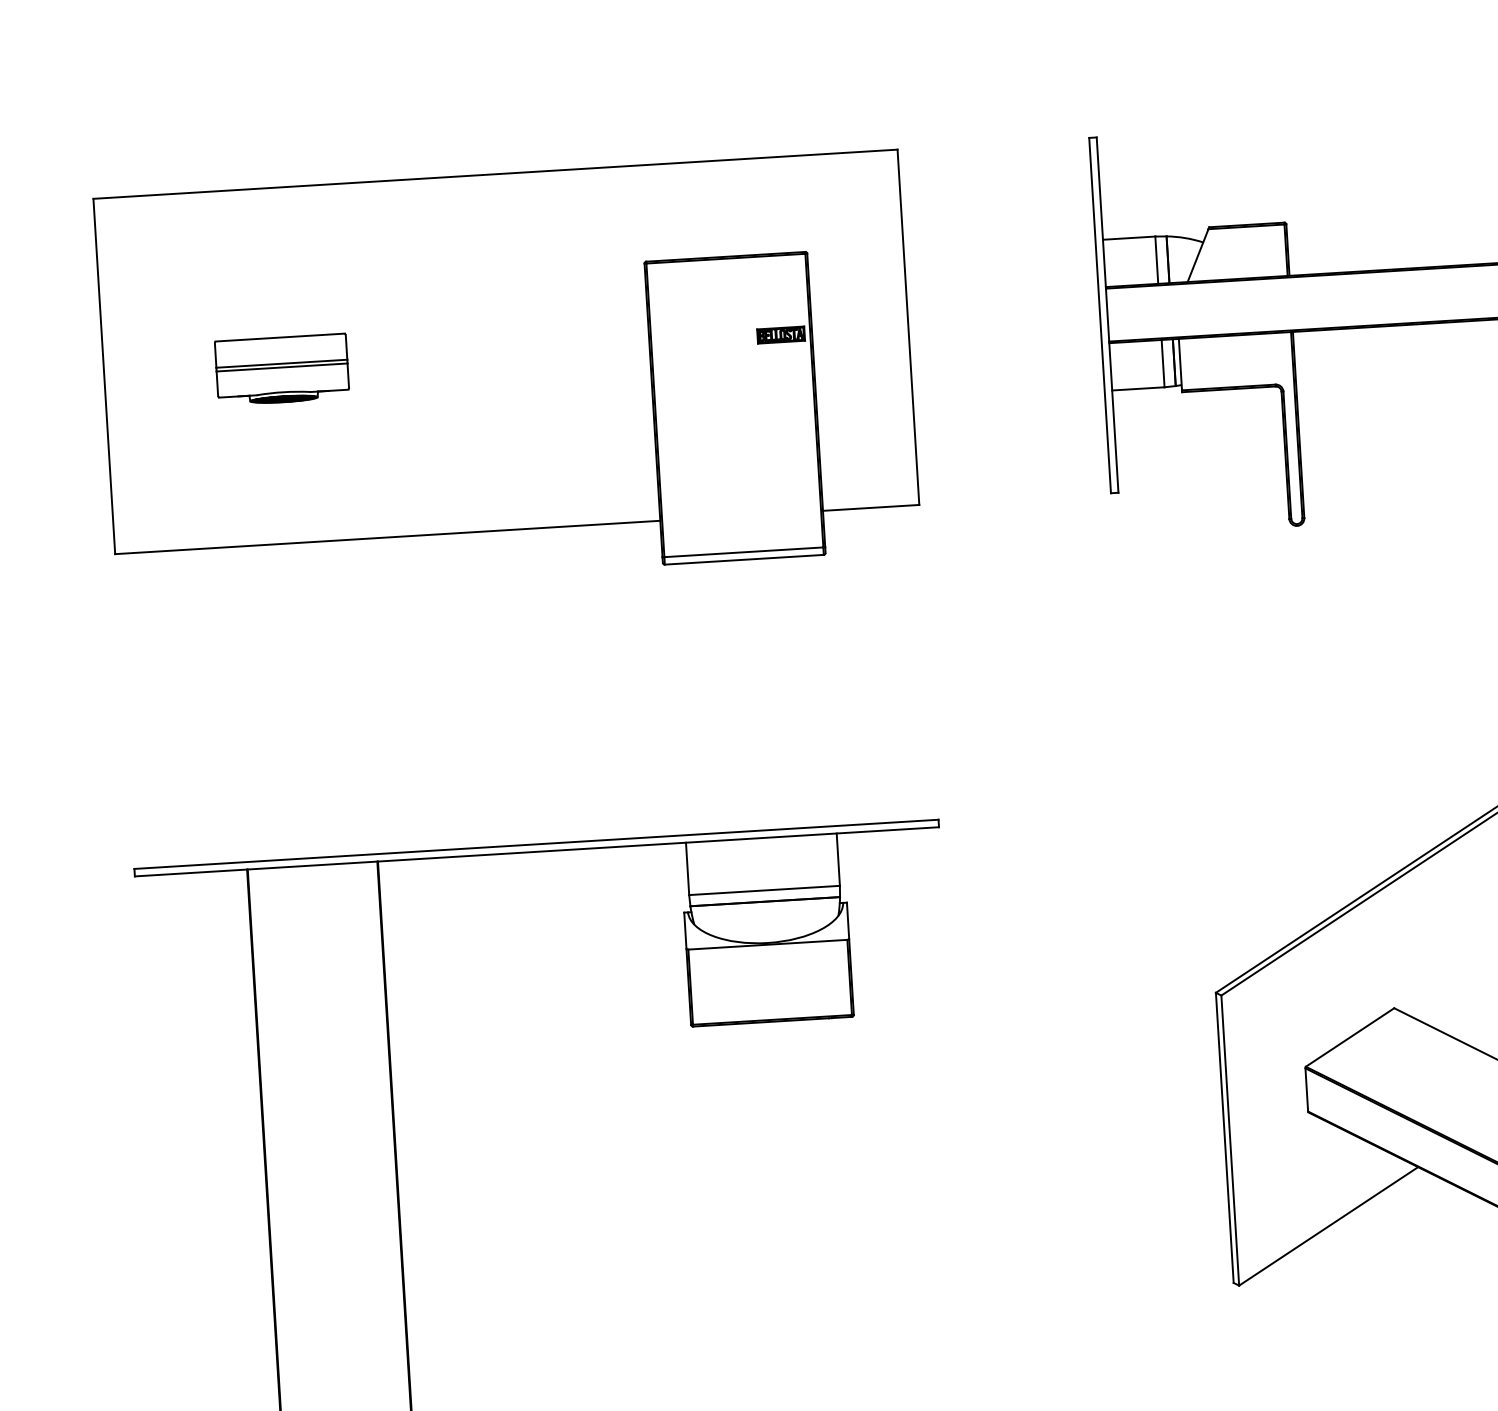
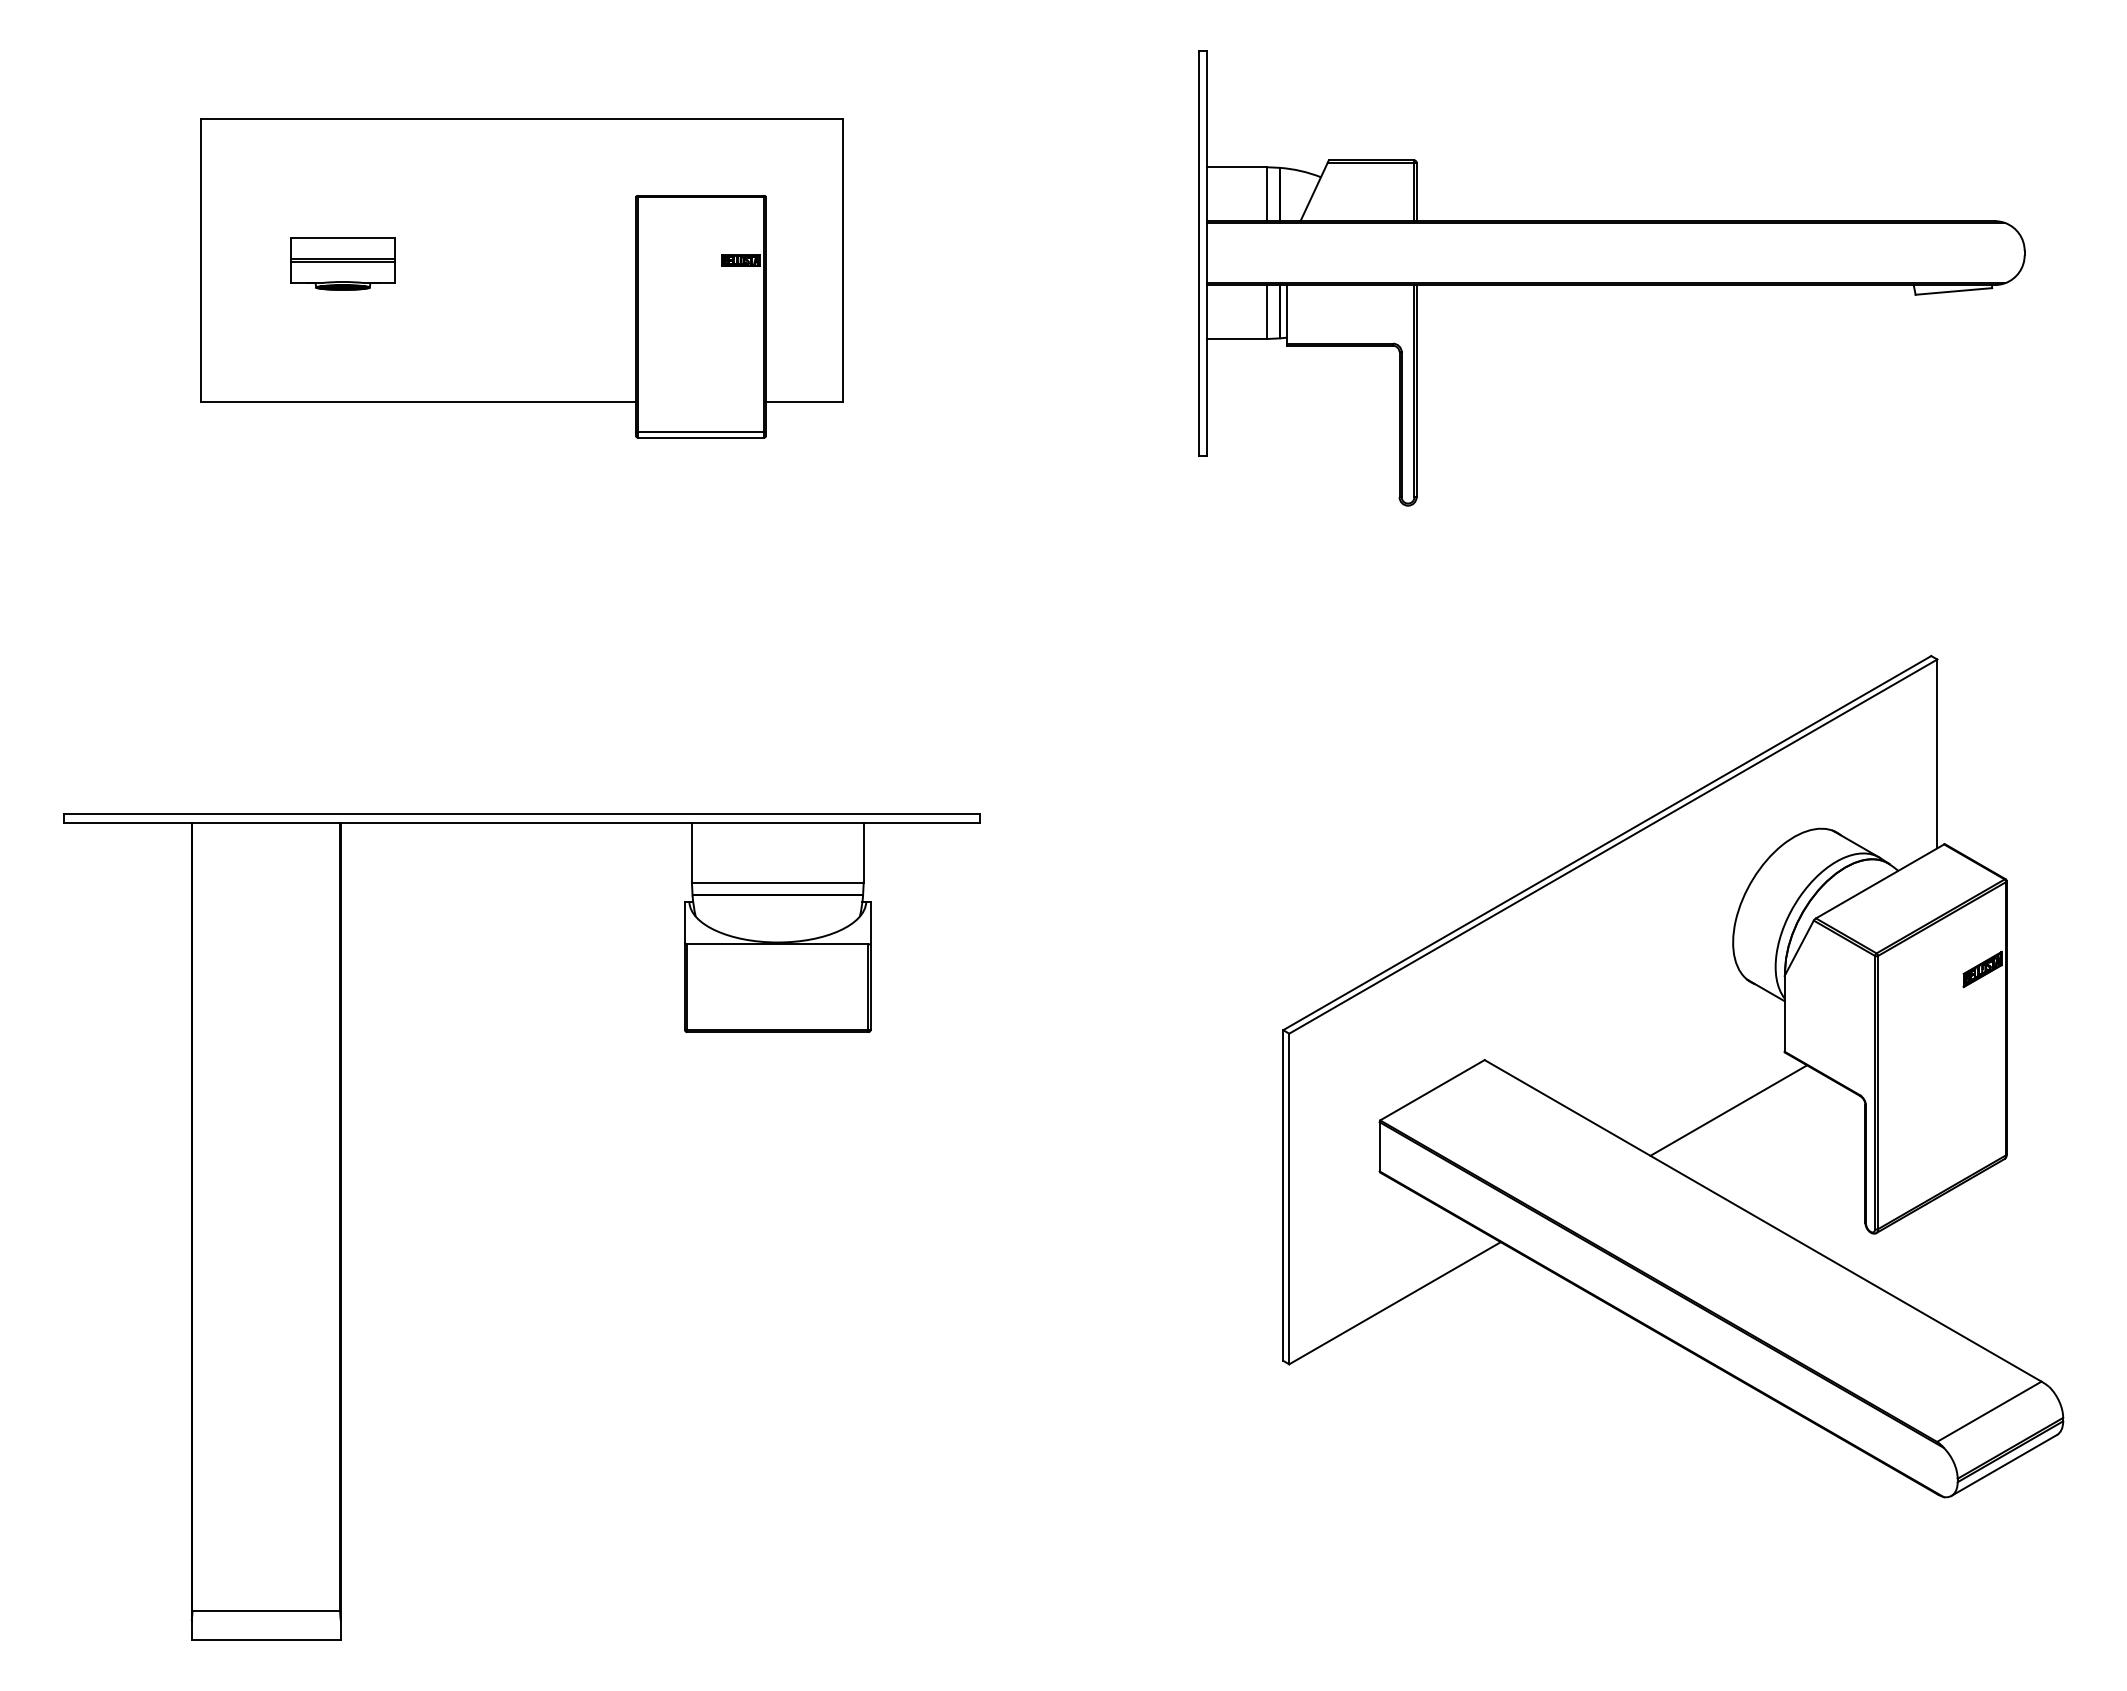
part: (507, 374) -> (521, 278), size x0.7

